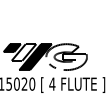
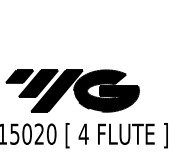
fill: (23, 52) -> (37, 83), added
fill: (66, 57) -> (106, 91), added

